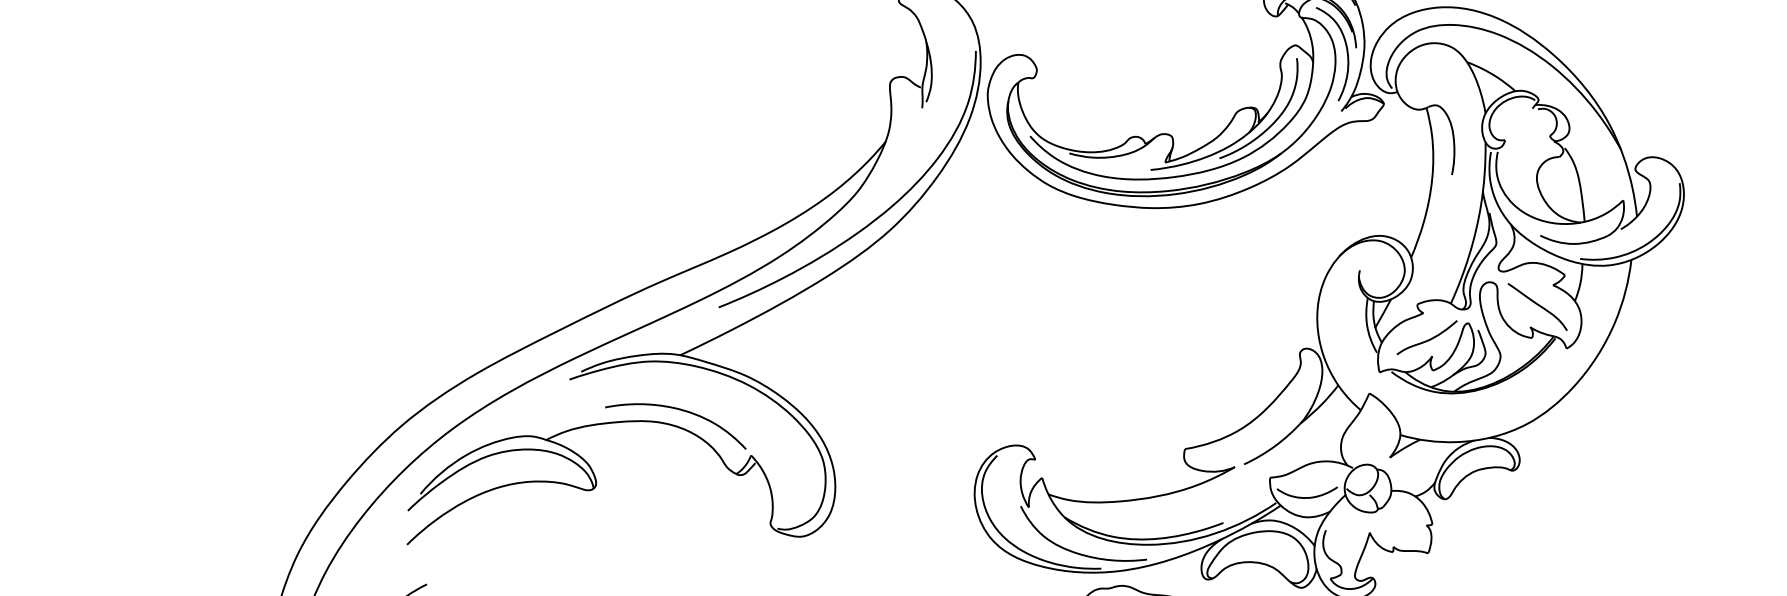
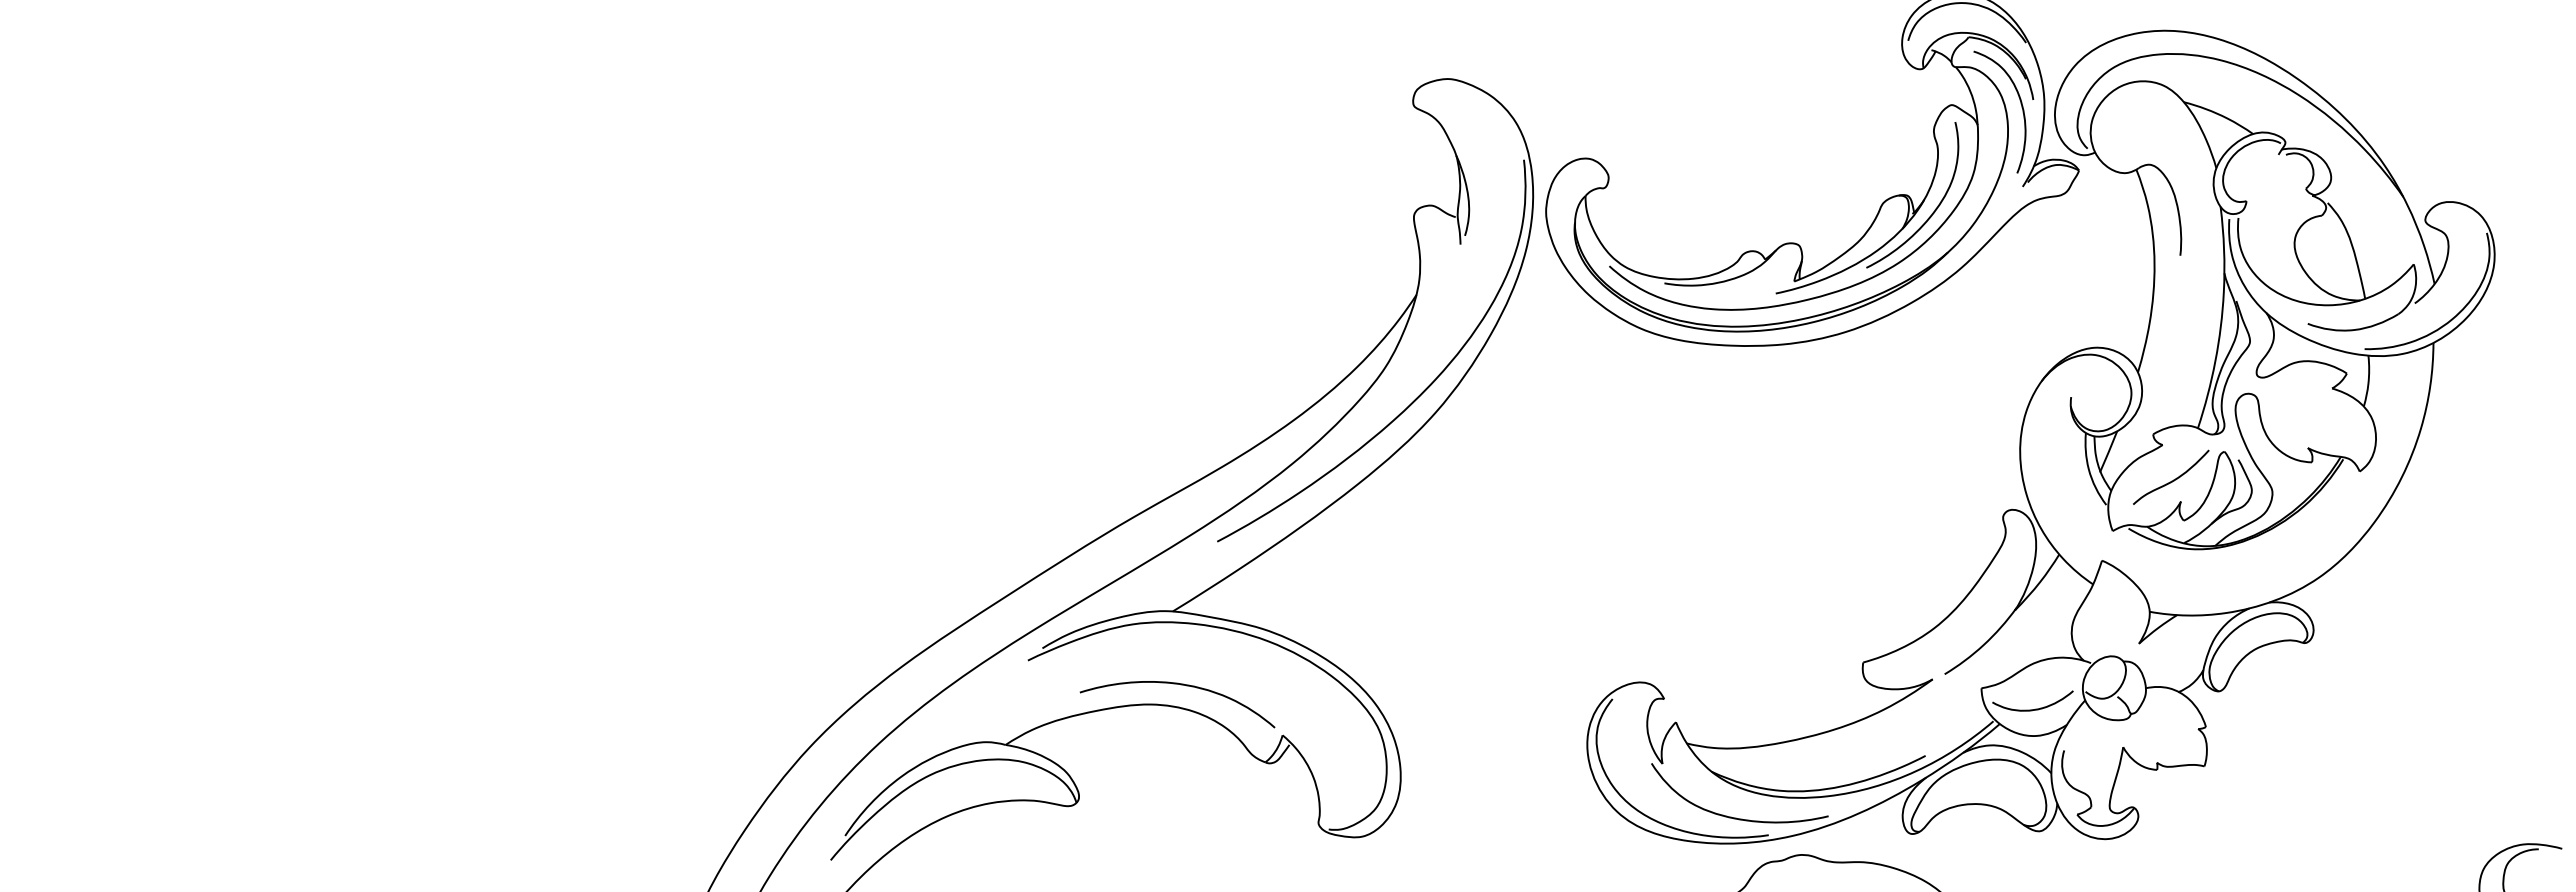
curve: (1538, 306) -> (2315, 418), removed

